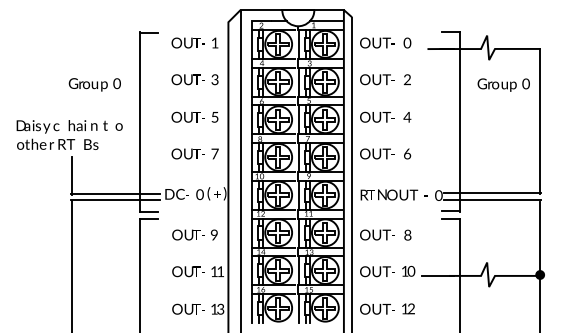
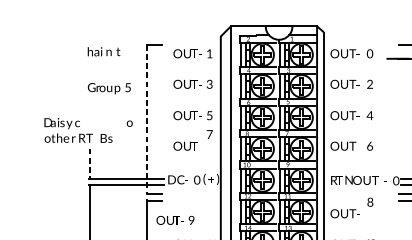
text: (116, 83) -> (127, 87), 0 -> 5
line: (139, 122) -> (146, 120), solid -> dashed
text: (87, 125) -> (103, 51), moved
text: (214, 153) -> (209, 134), moved
line: (71, 175) -> (90, 164), solid -> dashed
text: (194, 234) -> (175, 219), moved
text: (407, 234) -> (370, 201), moved

